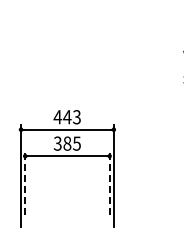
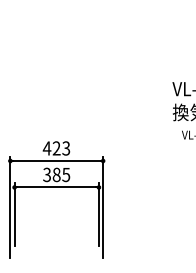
text: (67, 117) -> (56, 148), 443 -> 423
line: (25, 183) -> (14, 214), dashed -> solid
line: (109, 183) -> (98, 214), dashed -> solid

